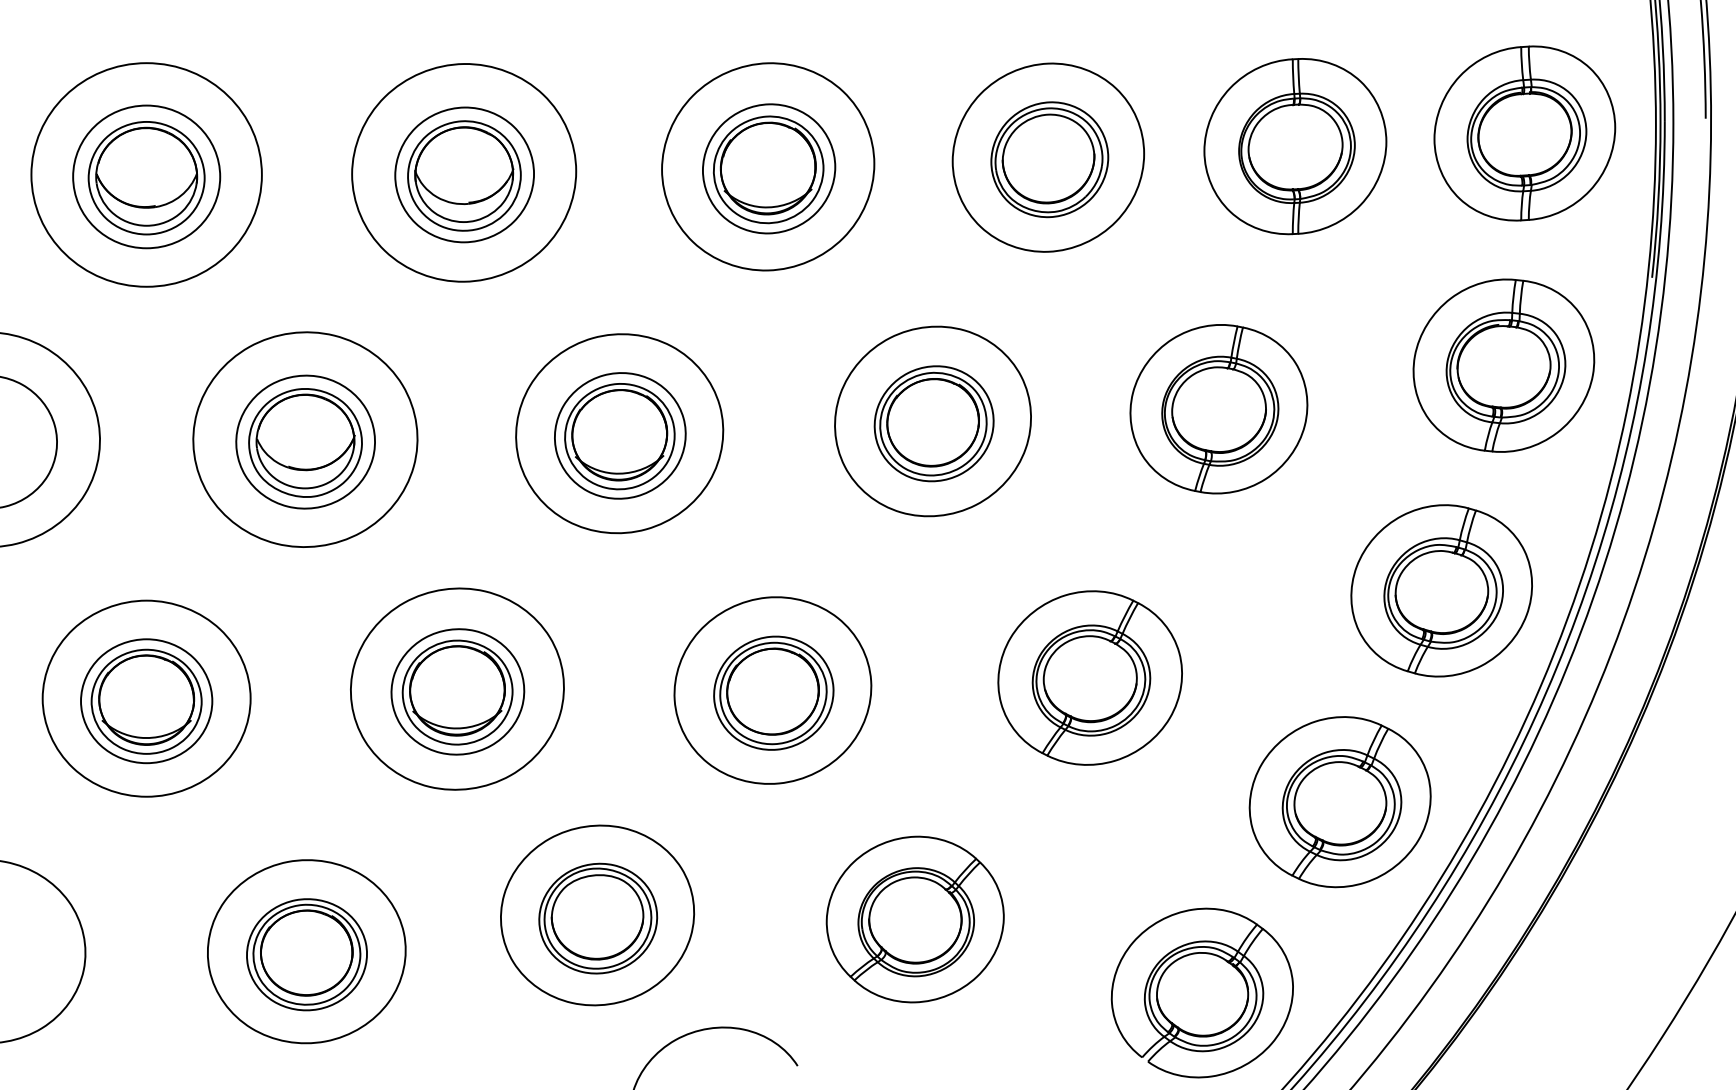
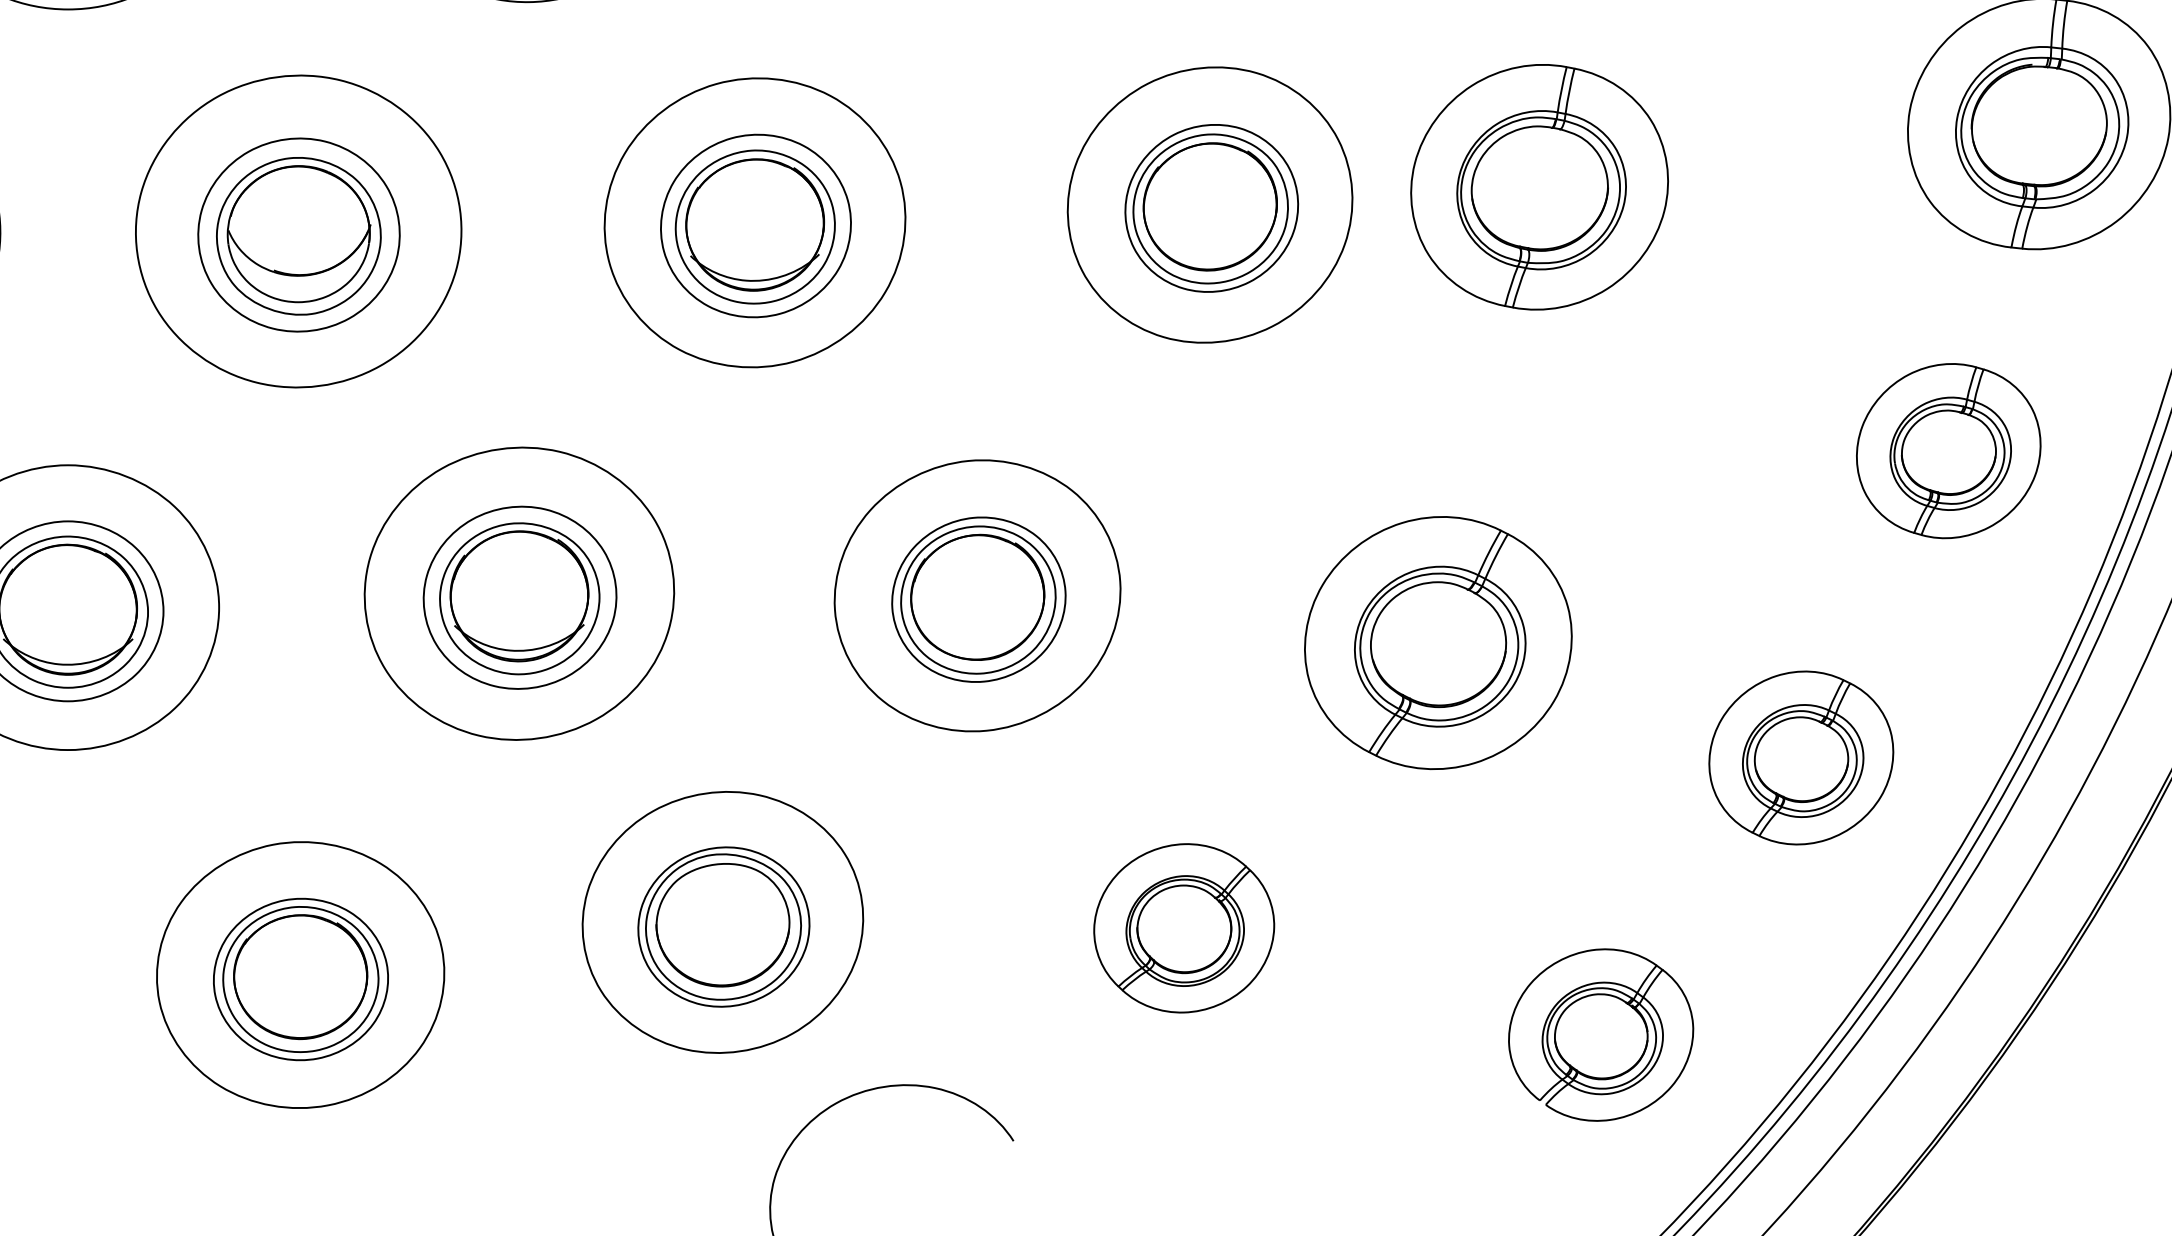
part: (1218, 409) -> (1538, 187), moved
part: (1441, 590) -> (1948, 450), size x0.7
part: (1089, 677) -> (1437, 642), moved
part: (1339, 802) -> (1800, 758), size x0.7
part: (914, 919) -> (1183, 928), size x0.7
part: (1201, 992) -> (1599, 1034), size x0.7

